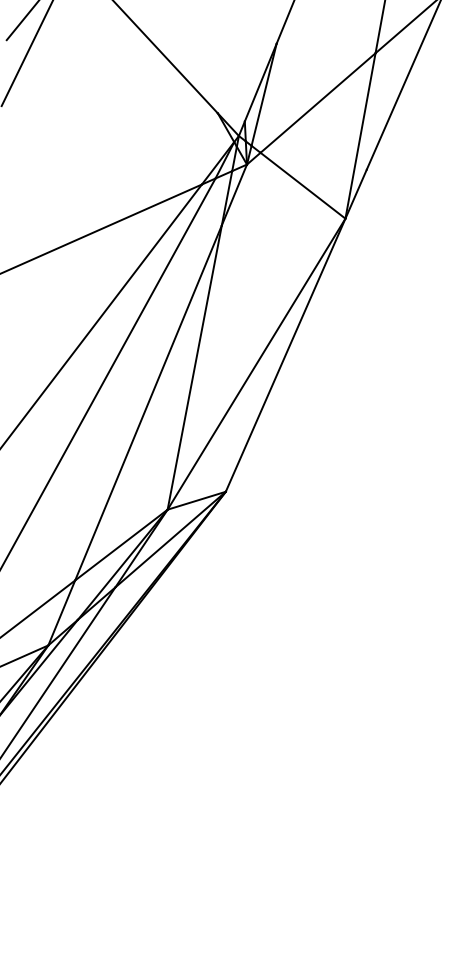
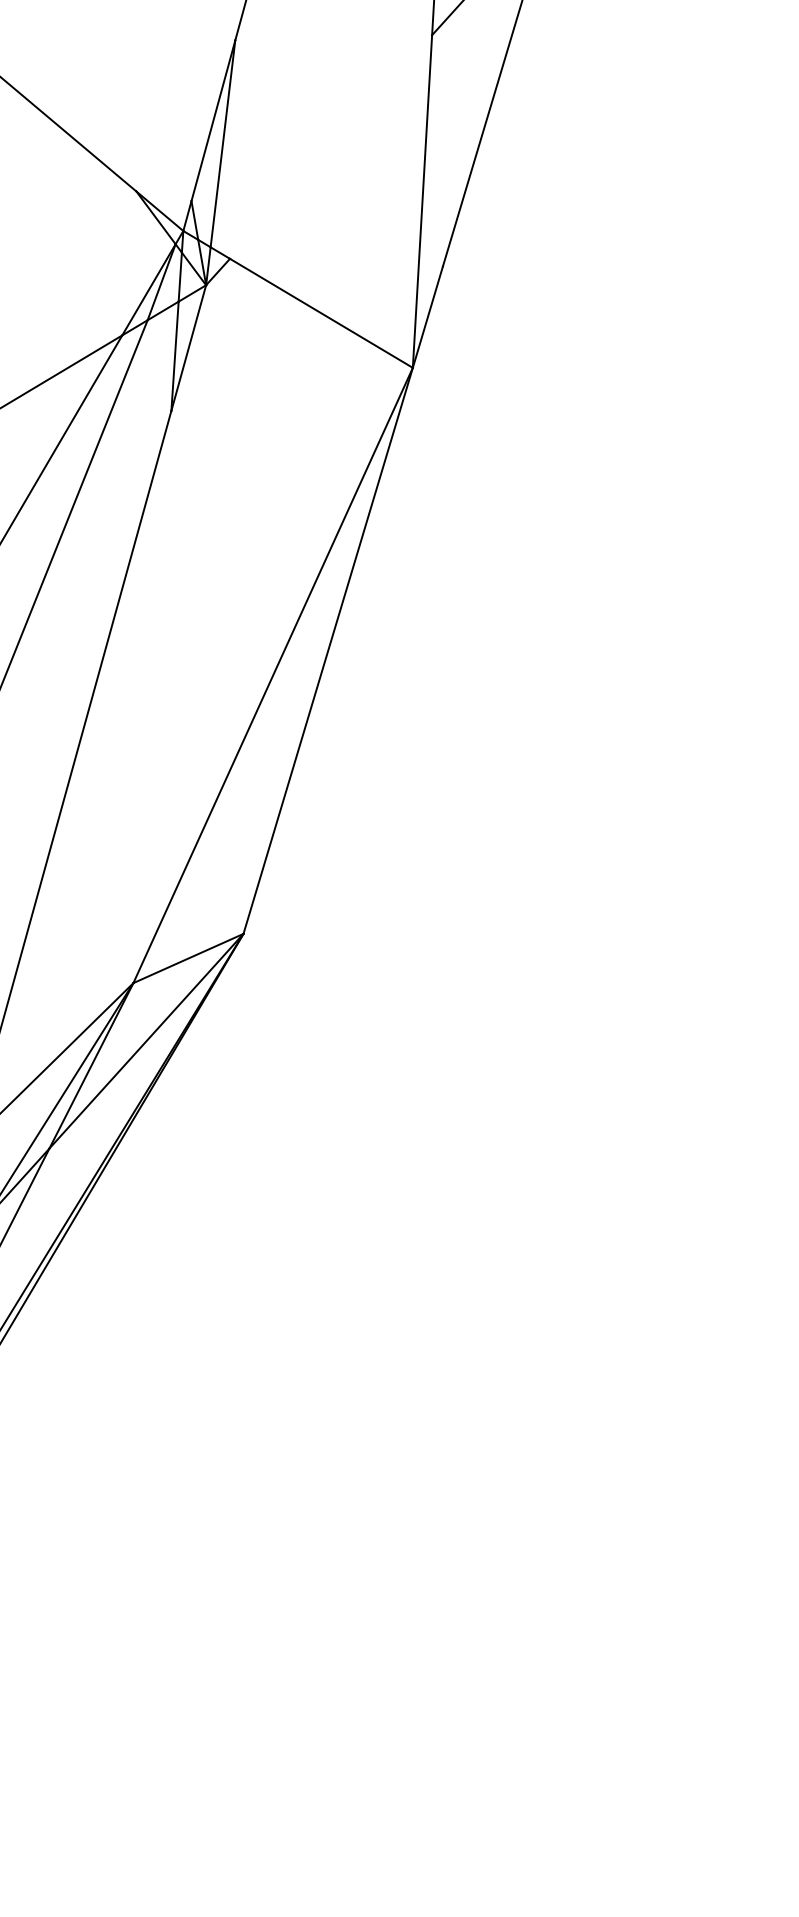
line: (317, 102) -> (329, 146), removed
line: (194, 367) -> (151, 697), removed

